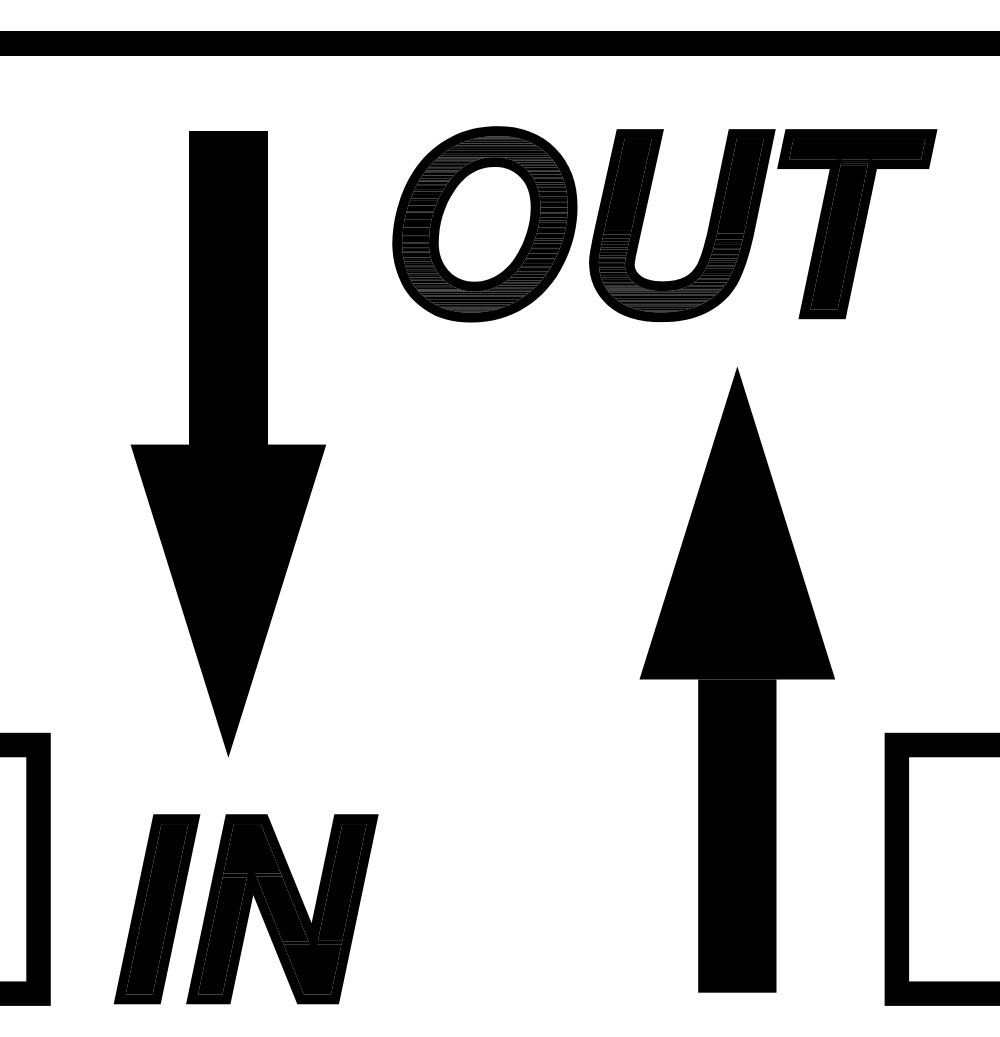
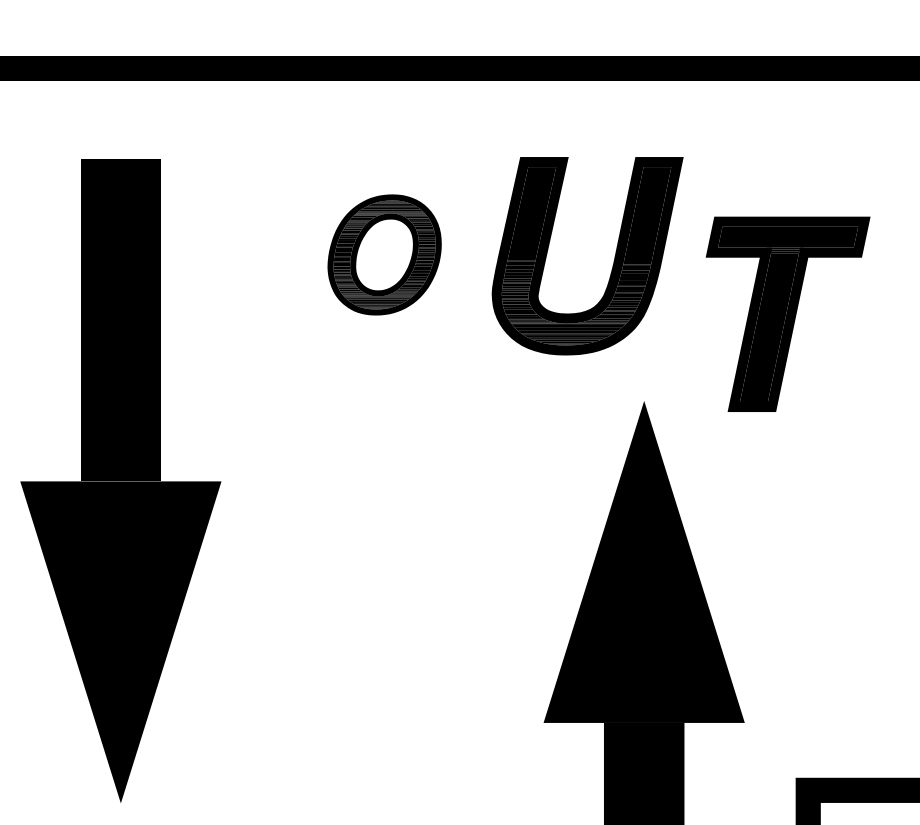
part: (484, 224) -> (384, 255), size x0.6
part: (857, 224) -> (788, 314), moved

